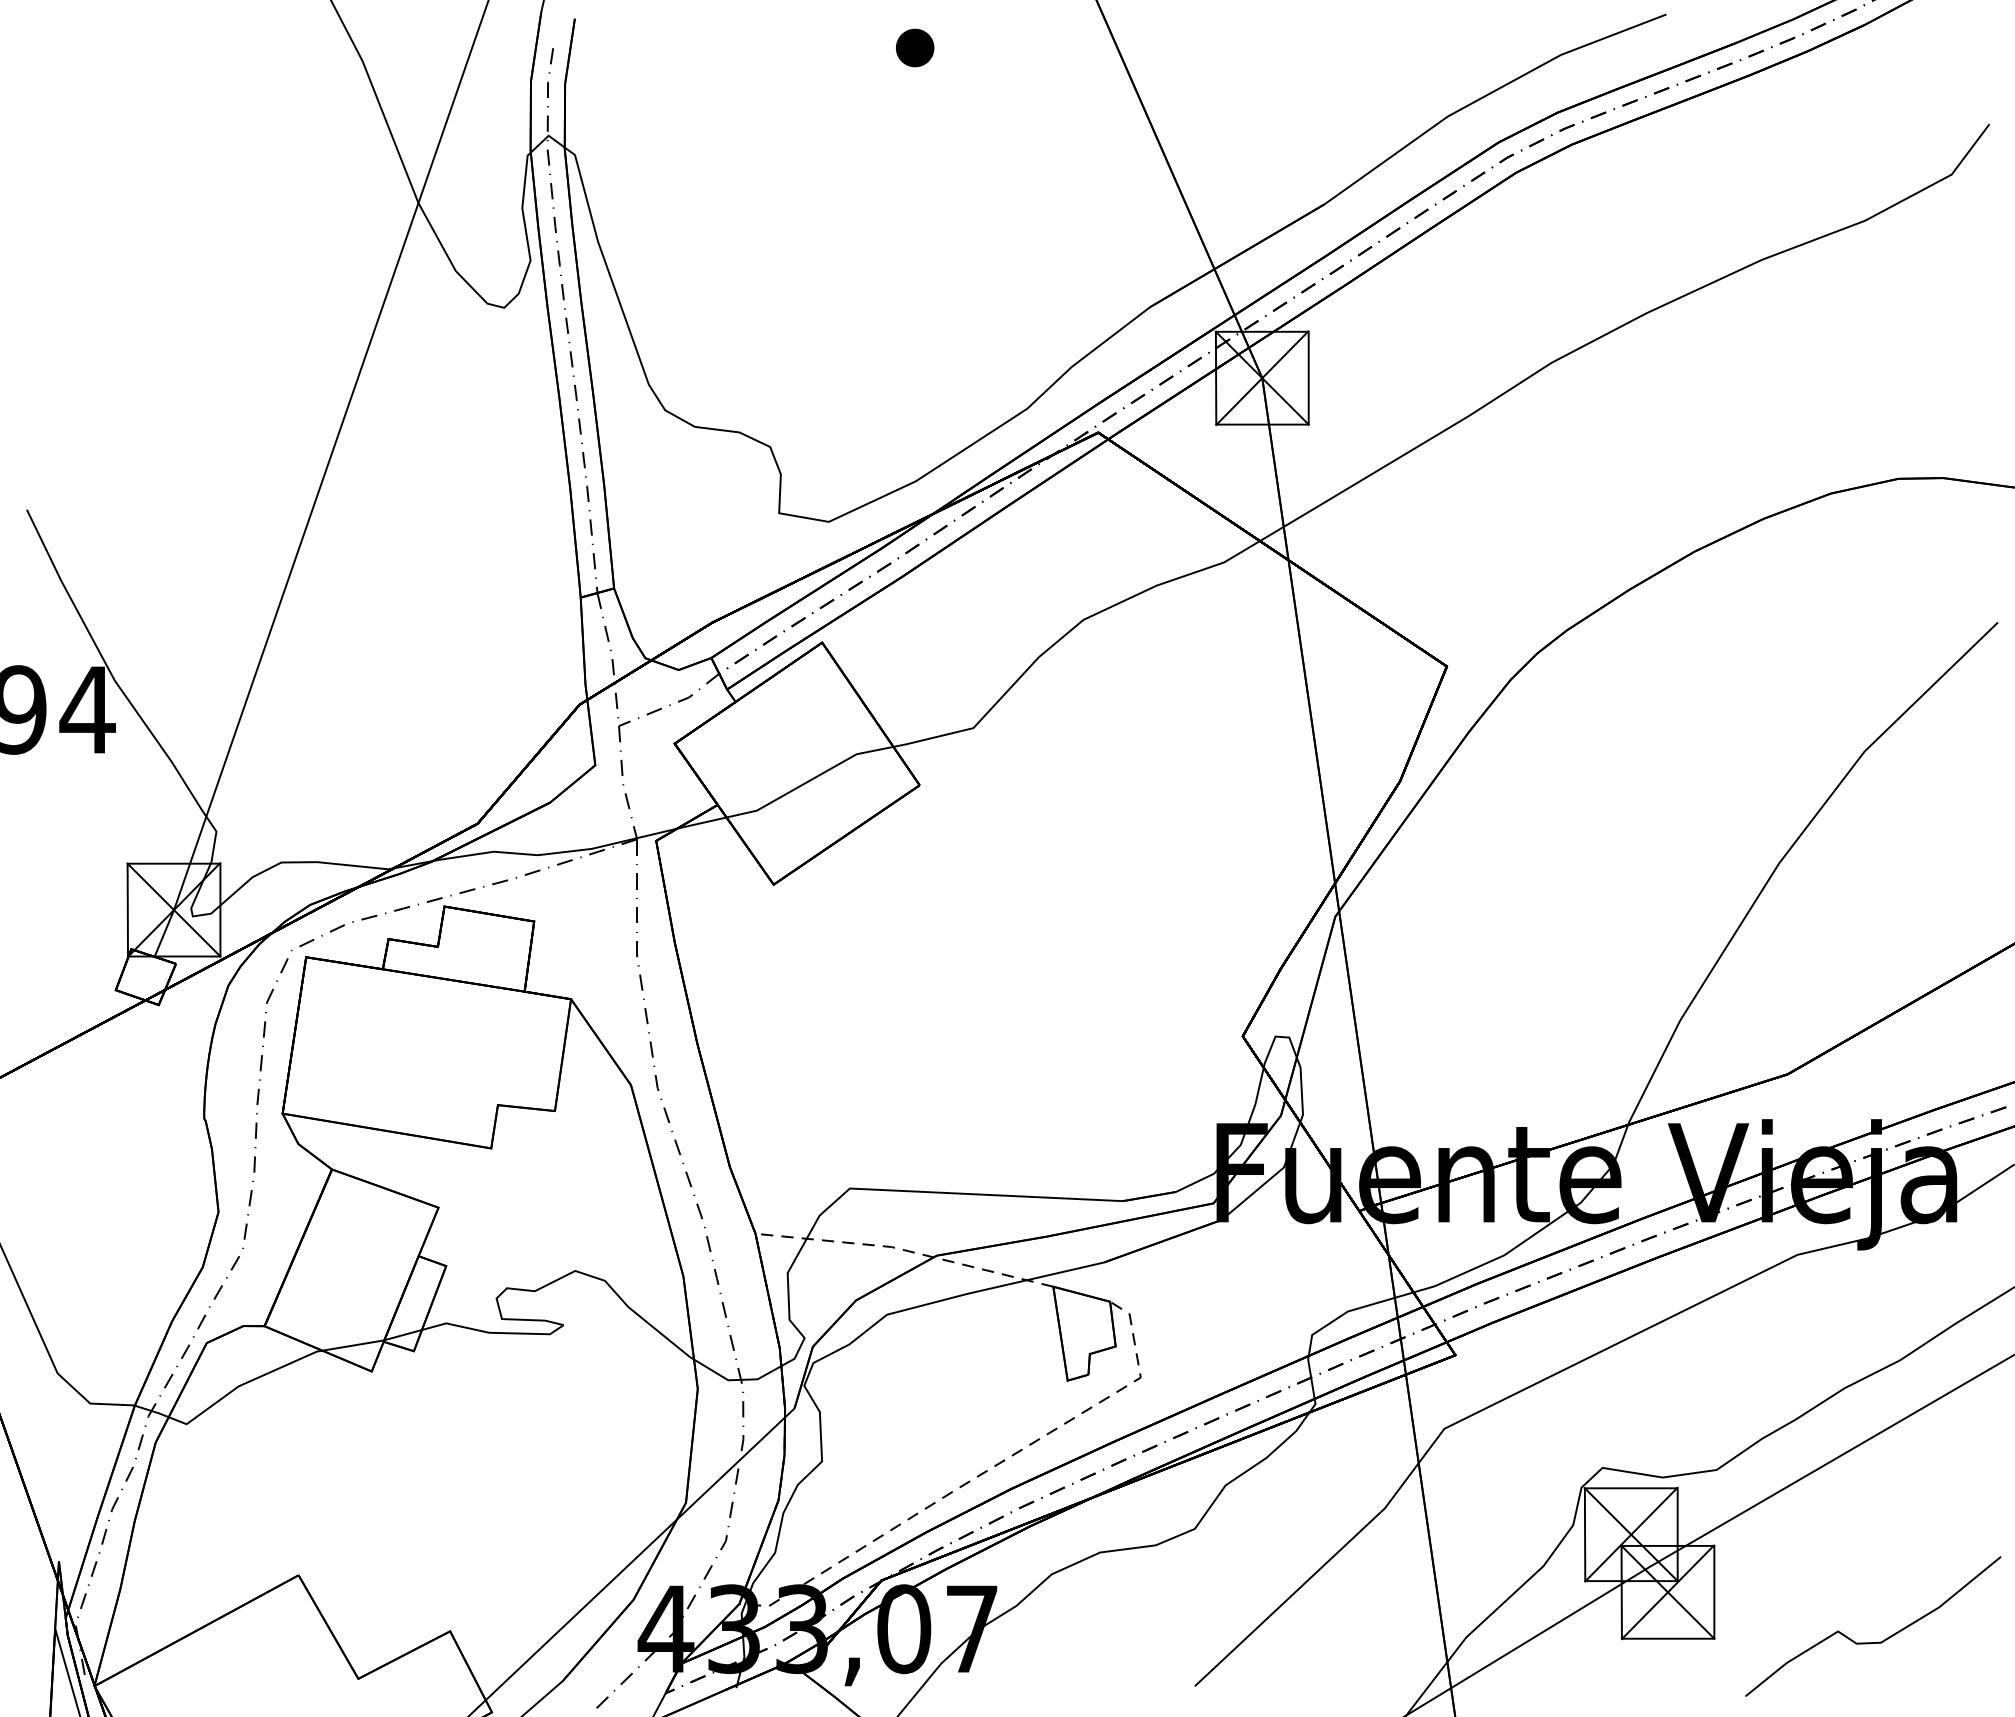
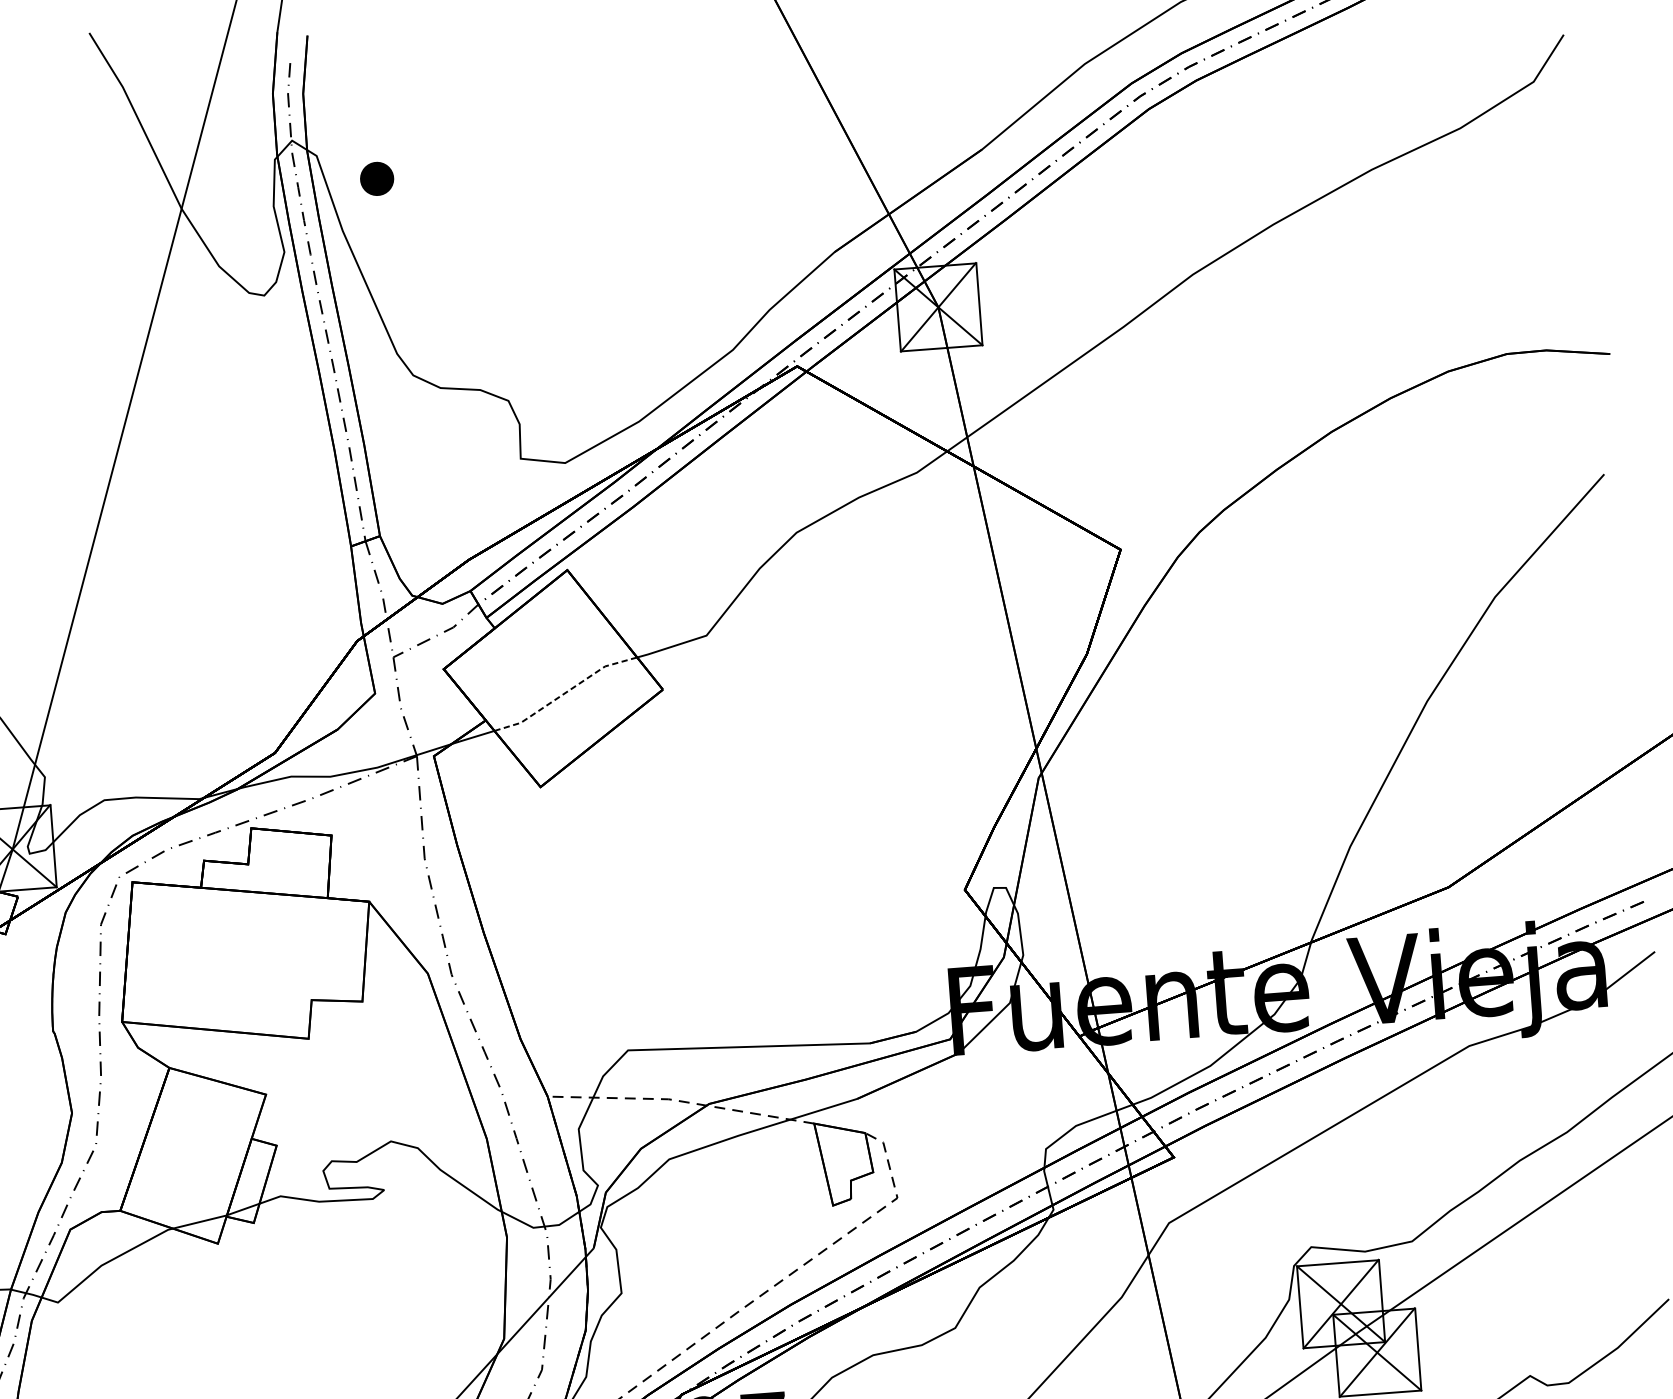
part: (915, 47) -> (377, 178), moved
line: (809, 780) -> (565, 692), solid -> dashed

